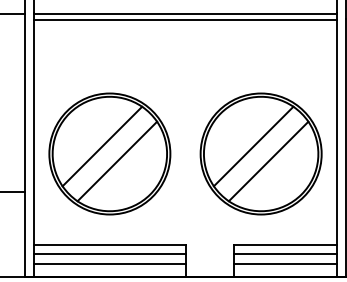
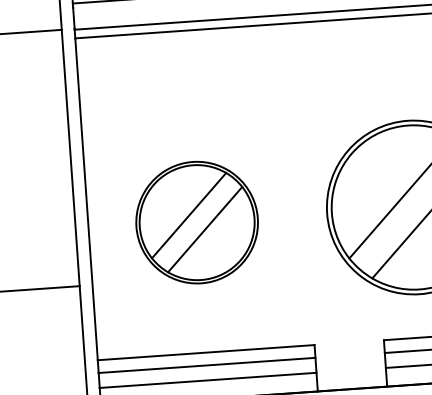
part: (109, 153) -> (196, 221), size x0.7

